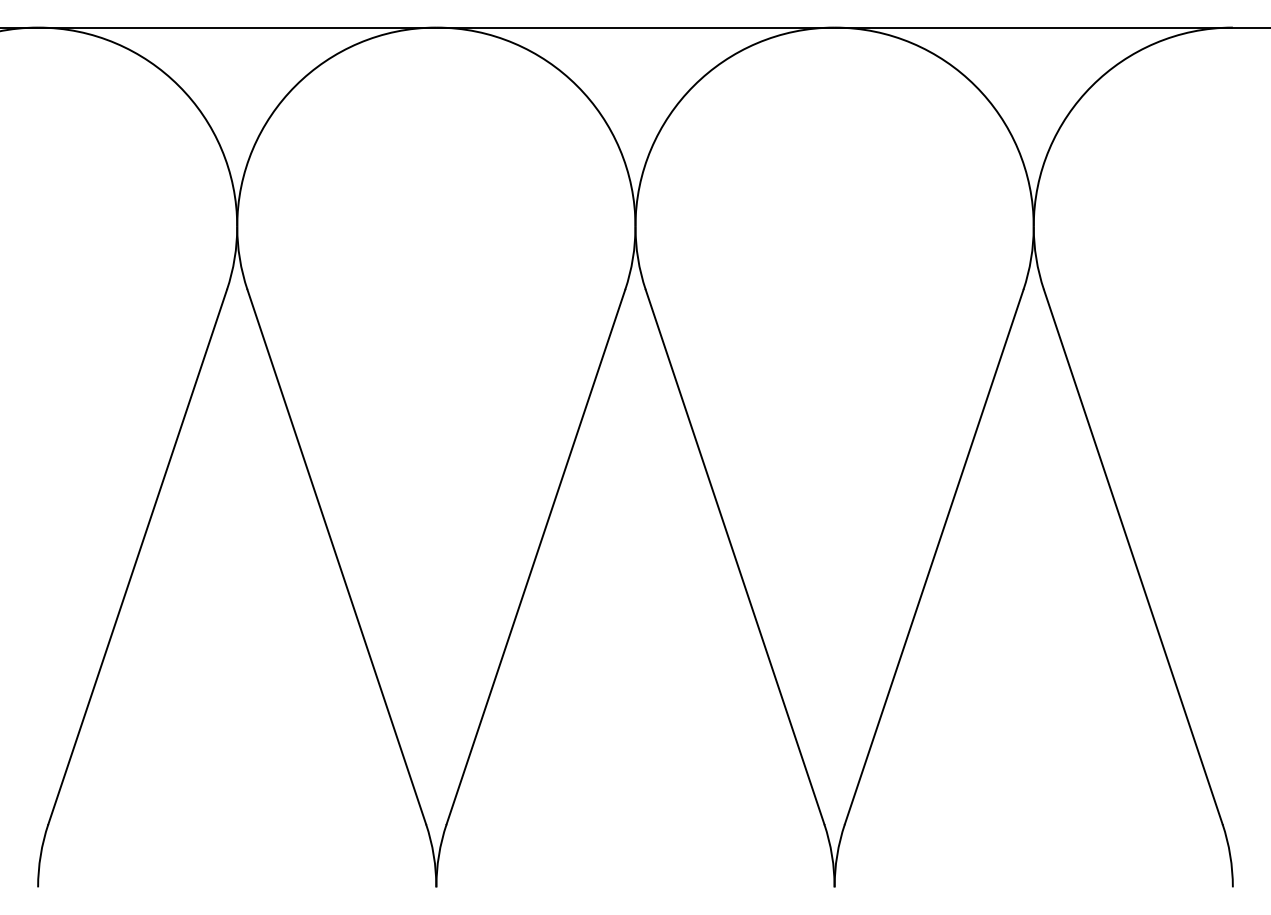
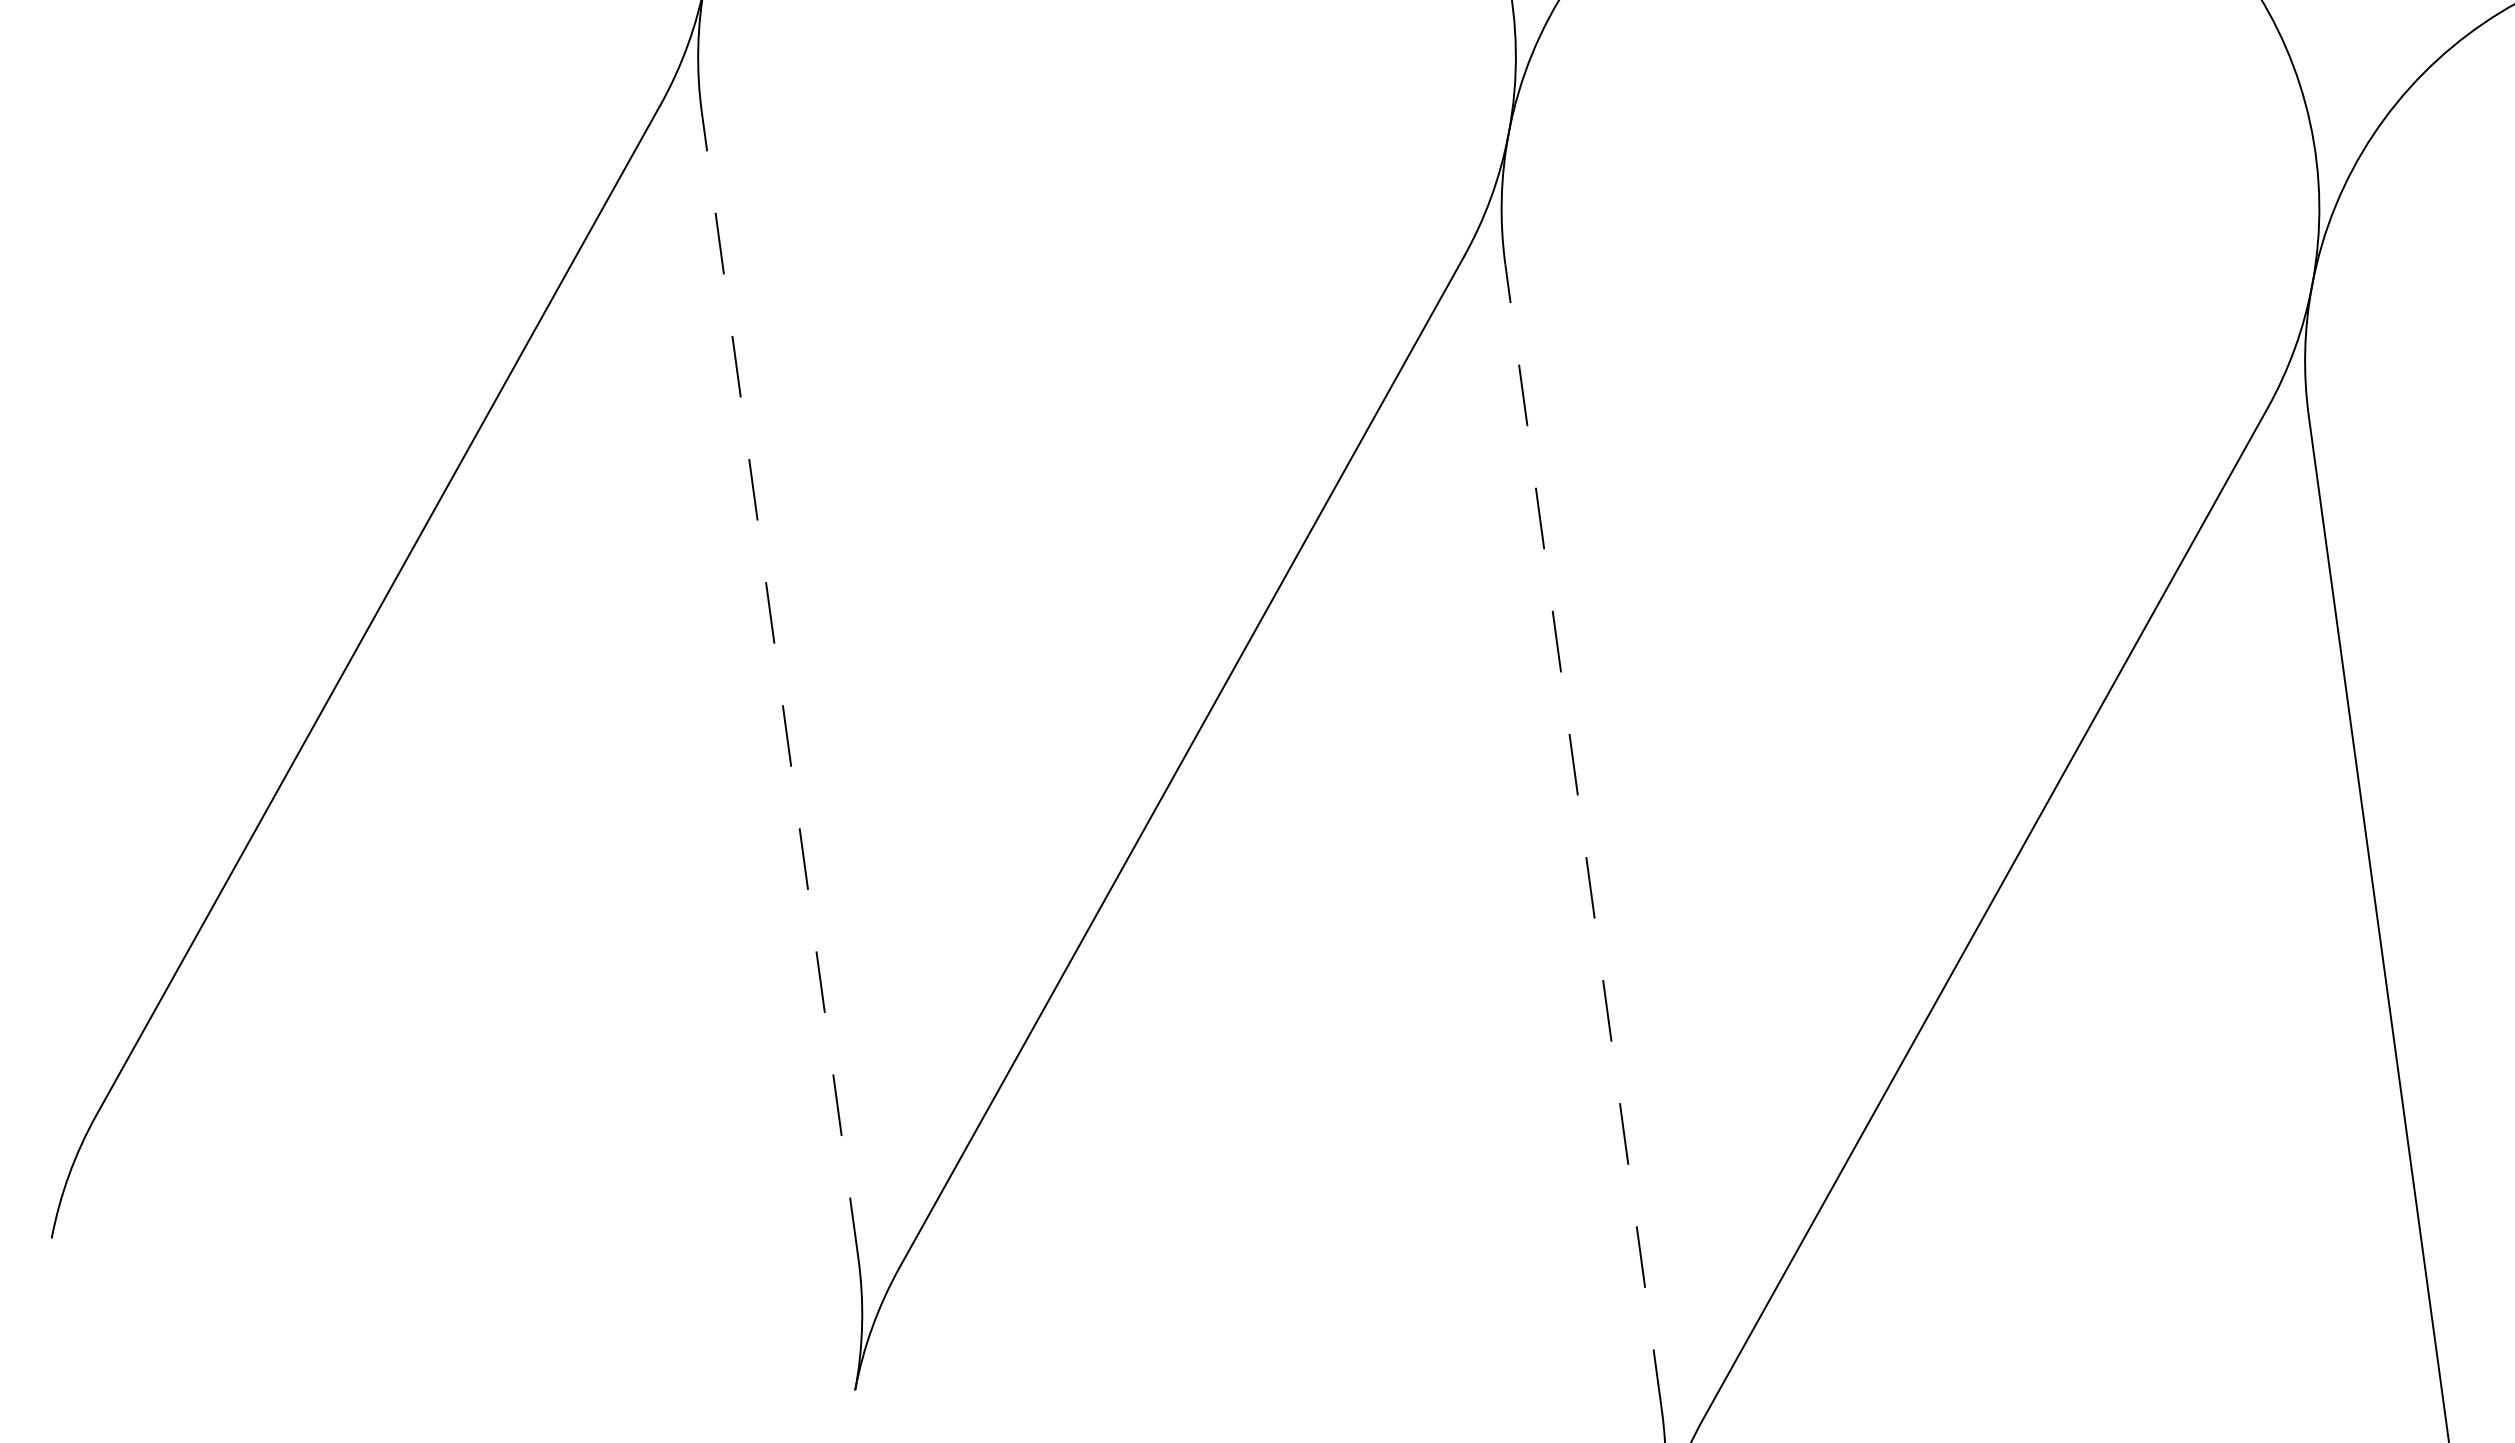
line: (336, 557) -> (779, 686), solid -> dashed
line: (735, 557) -> (1584, 838), solid -> dashed

